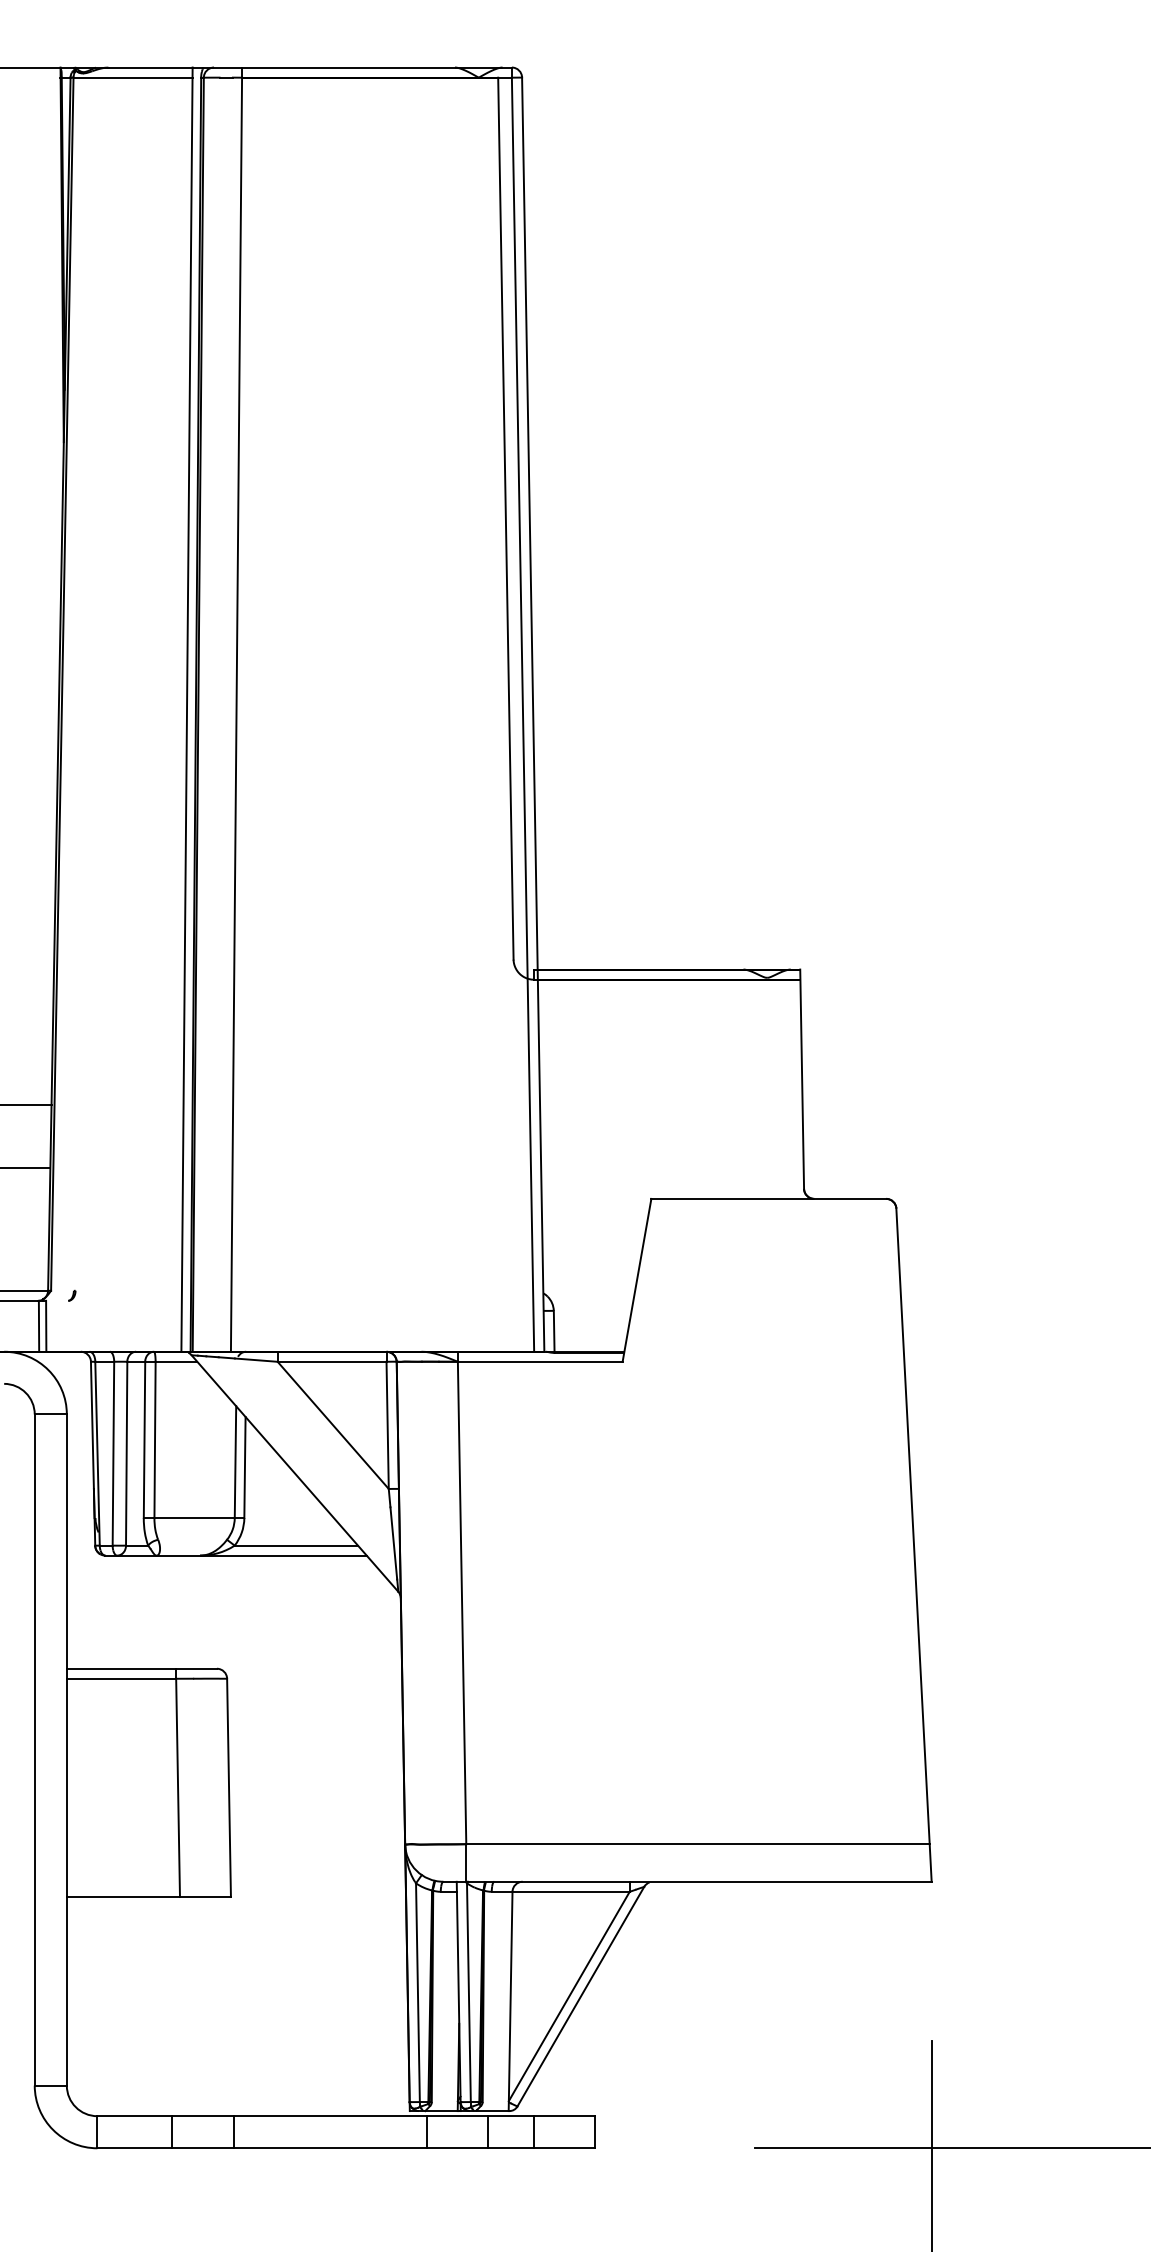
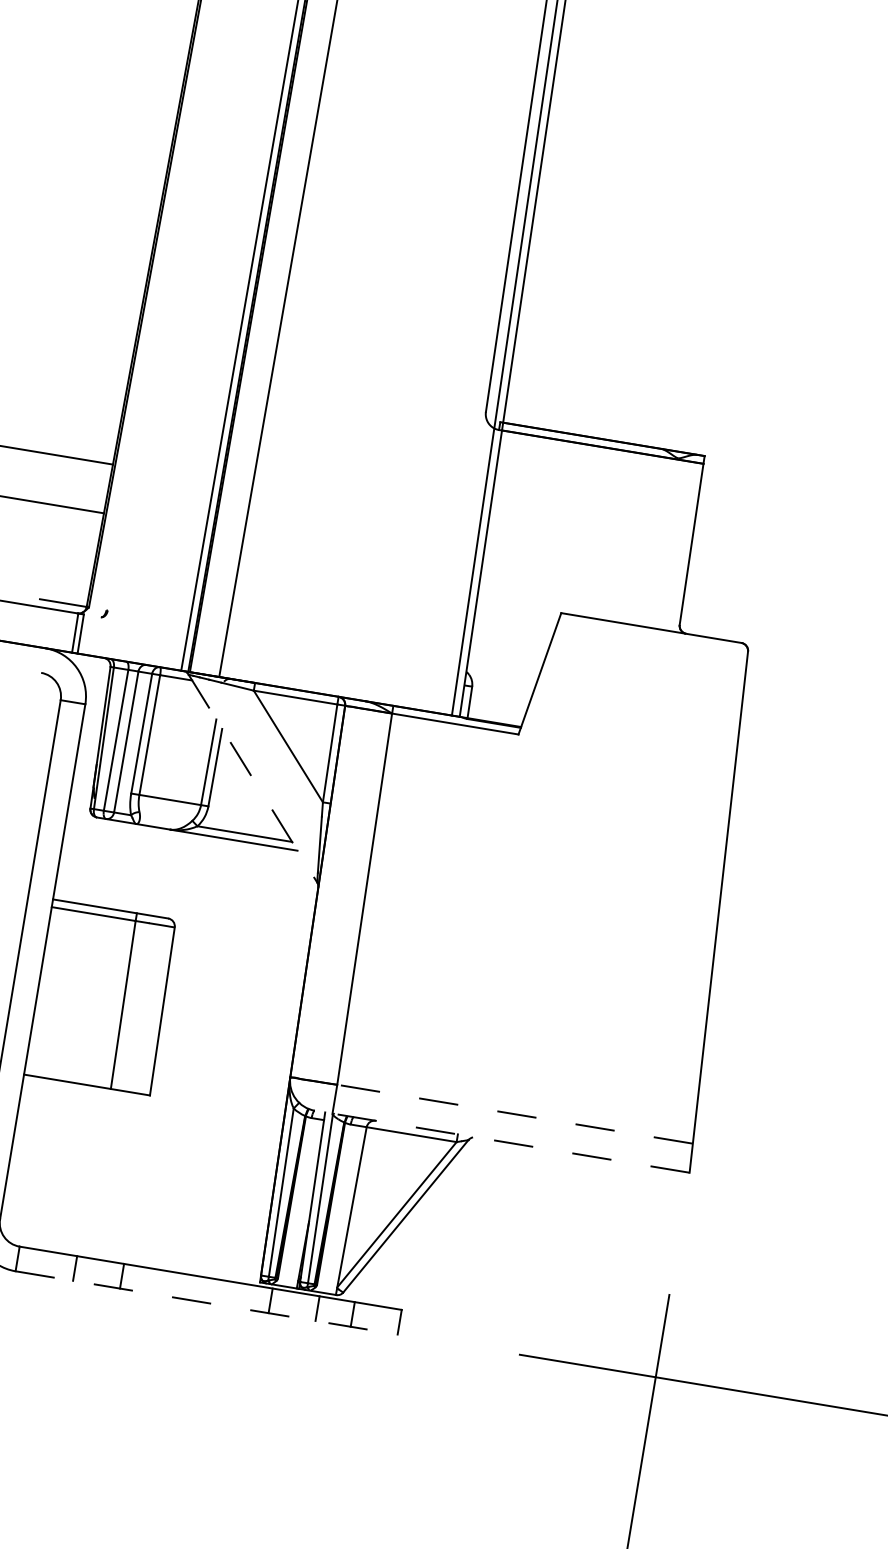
line: (295, 1473) -> (253, 778), solid -> dashed
line: (697, 1844) -> (514, 1114), solid -> dashed
line: (687, 1881) -> (502, 1141), solid -> dashed
line: (346, 2148) -> (206, 1303), solid -> dashed

